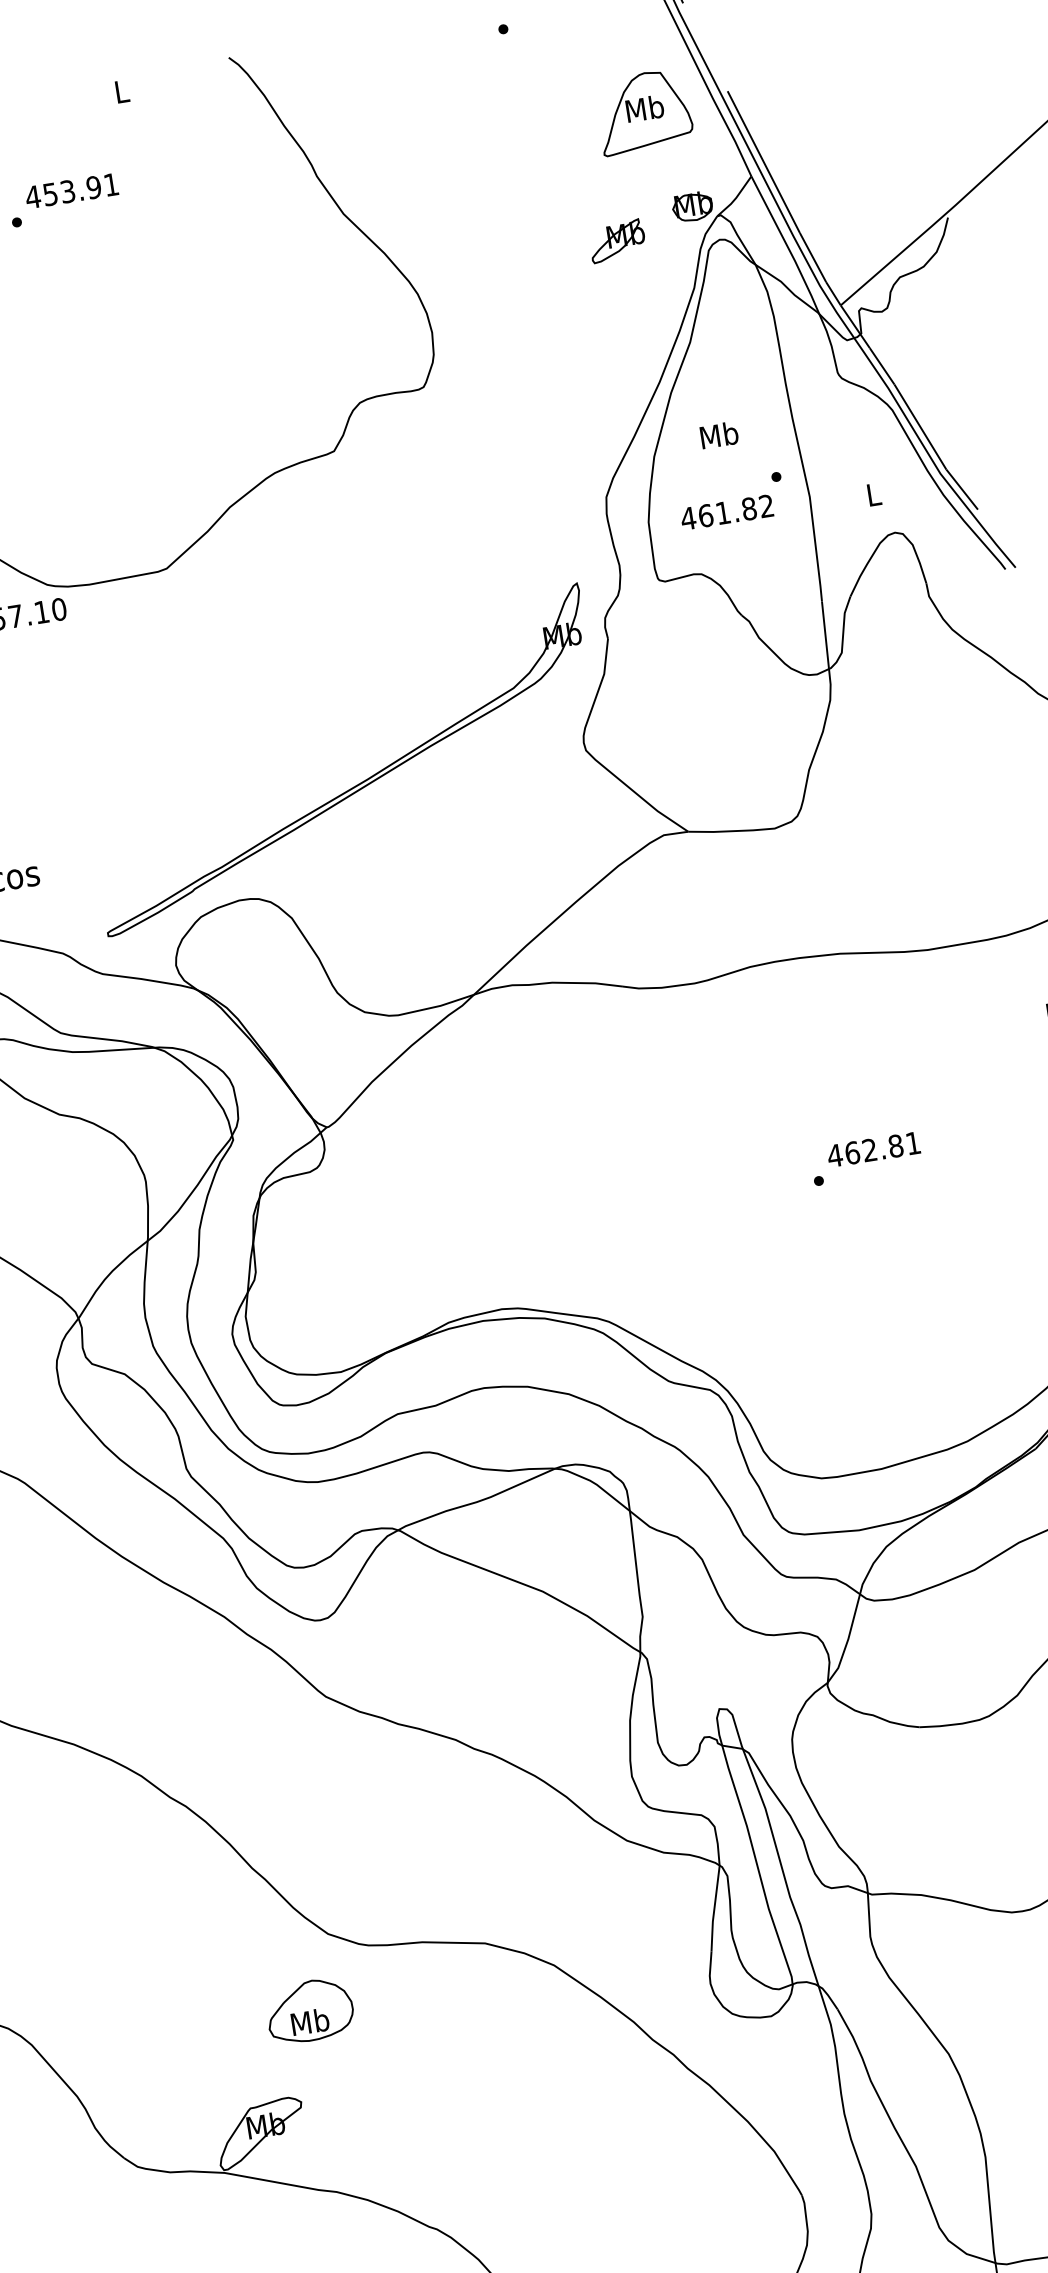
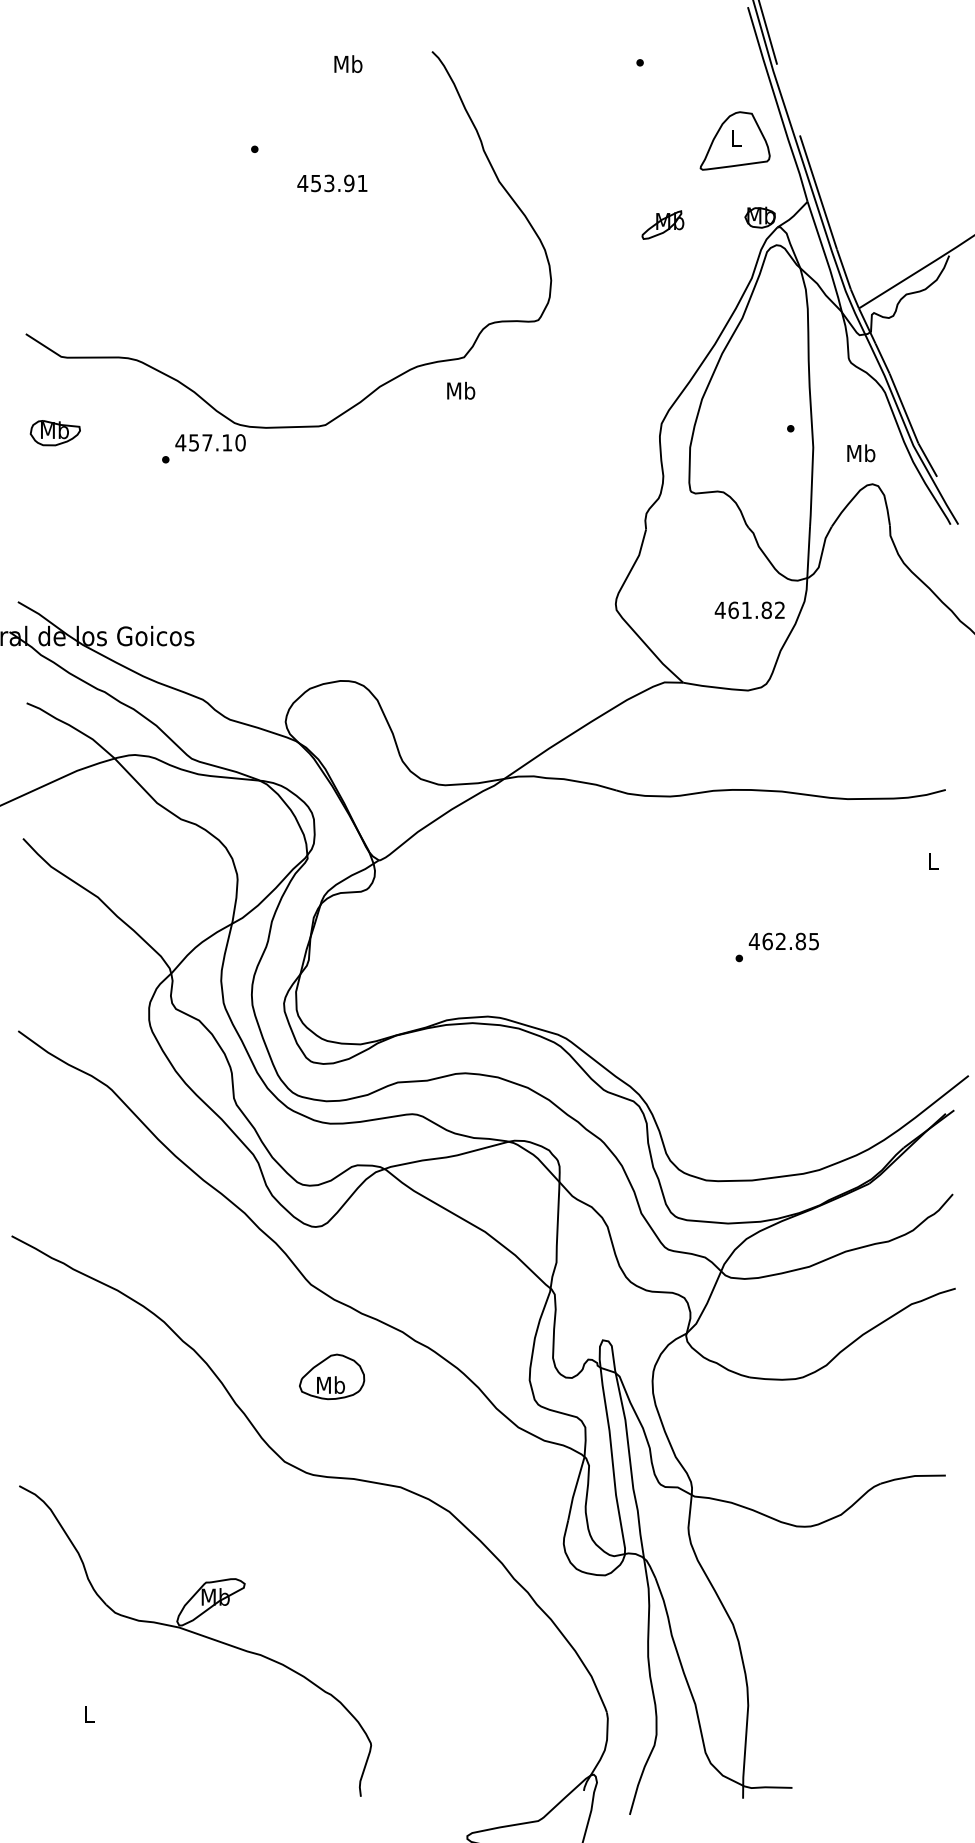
text: (121, 90) -> (348, 63), L -> Mb
text: (645, 108) -> (736, 138), Mb -> L
text: (72, 191) -> (332, 183), moved
part: (616, 240) -> (662, 224), moved
text: (719, 434) -> (461, 390), moved
text: (874, 494) -> (861, 453), L -> Mb
text: (726, 511) -> (749, 609), moved
part: (355, 784) -> (440, 608), removed
text: (912, 1143) -> (813, 941), 462.81 -> 462.85
part: (310, 2010) -> (332, 1376), moved

